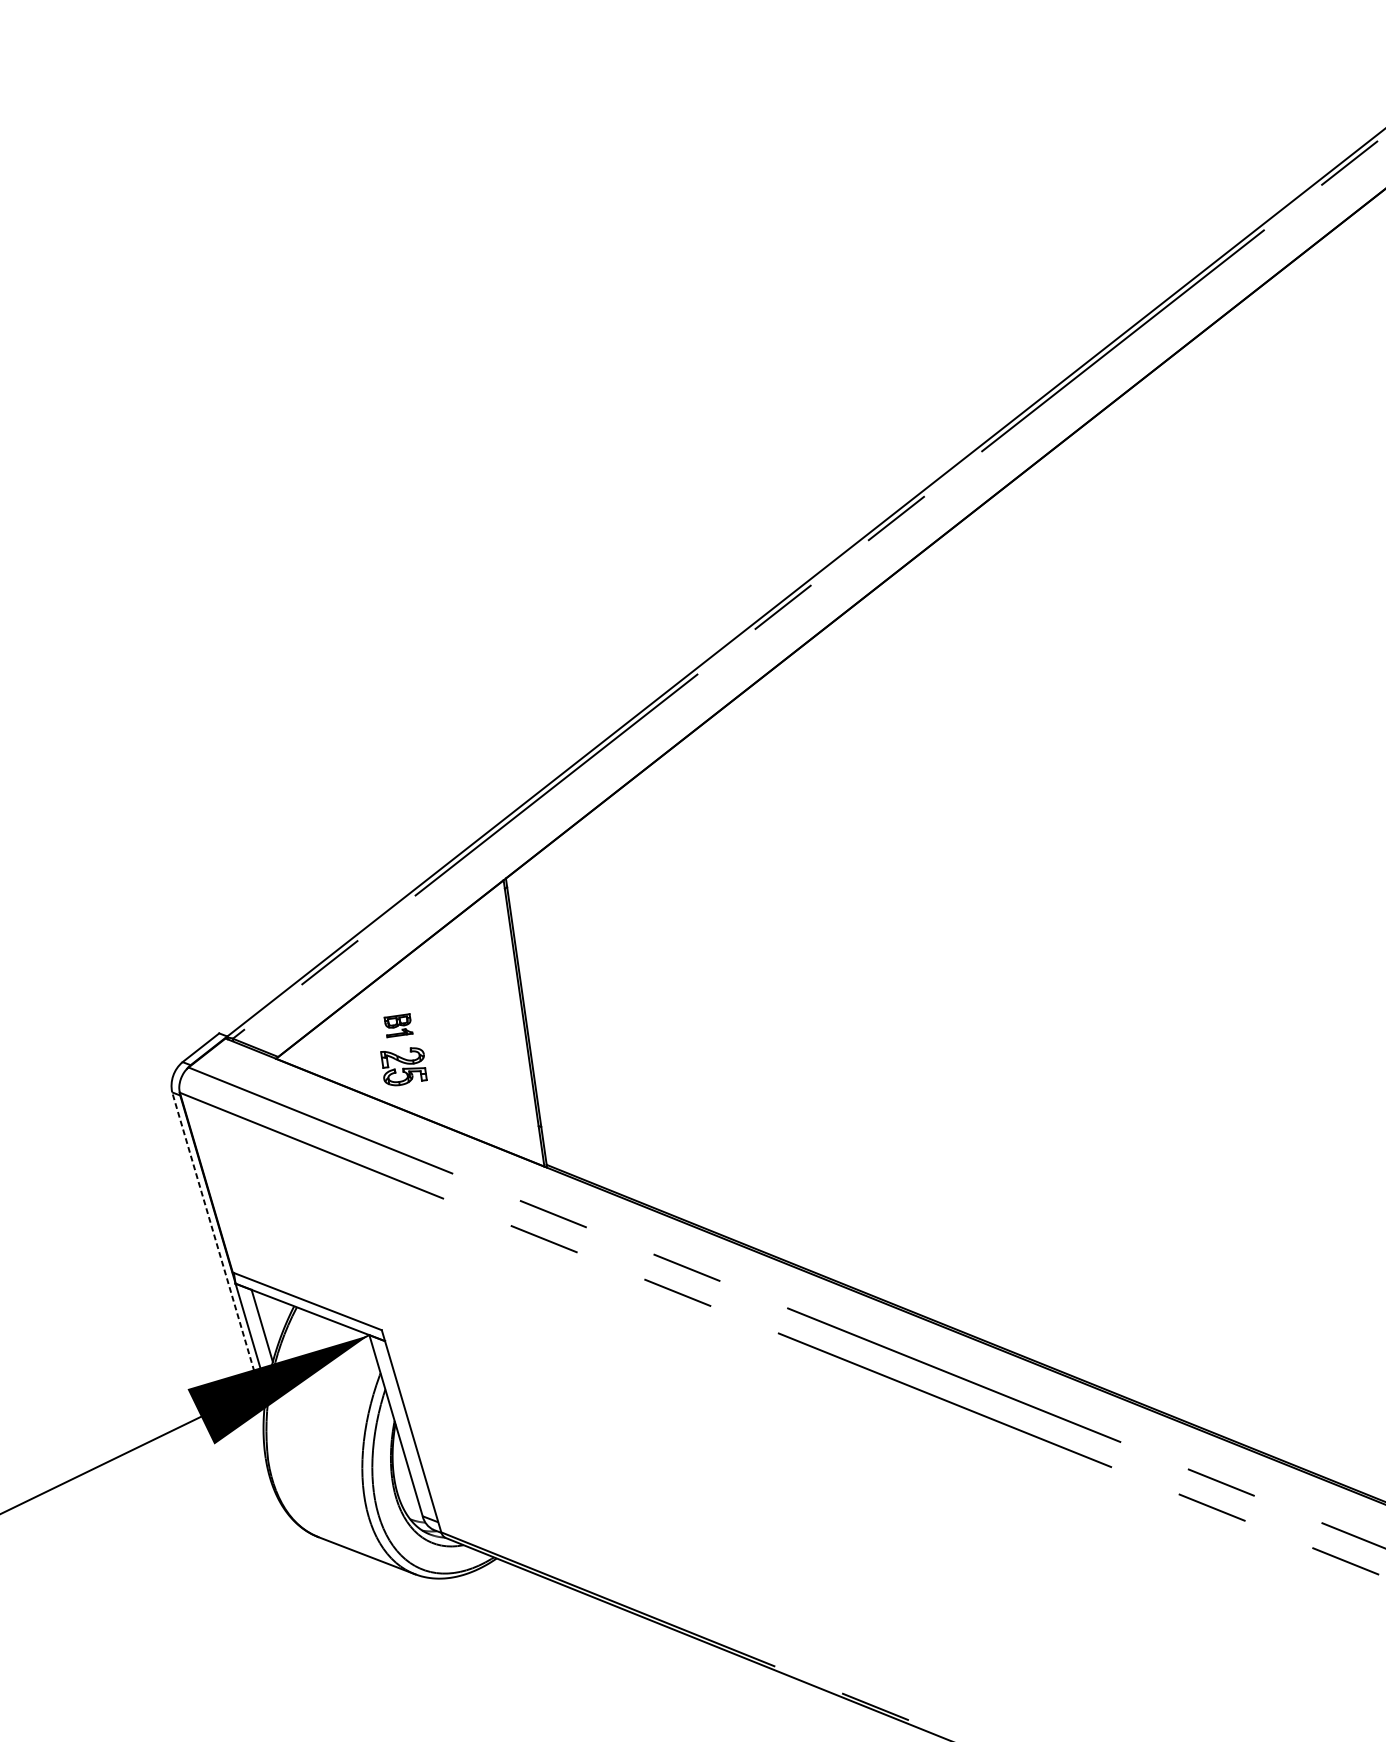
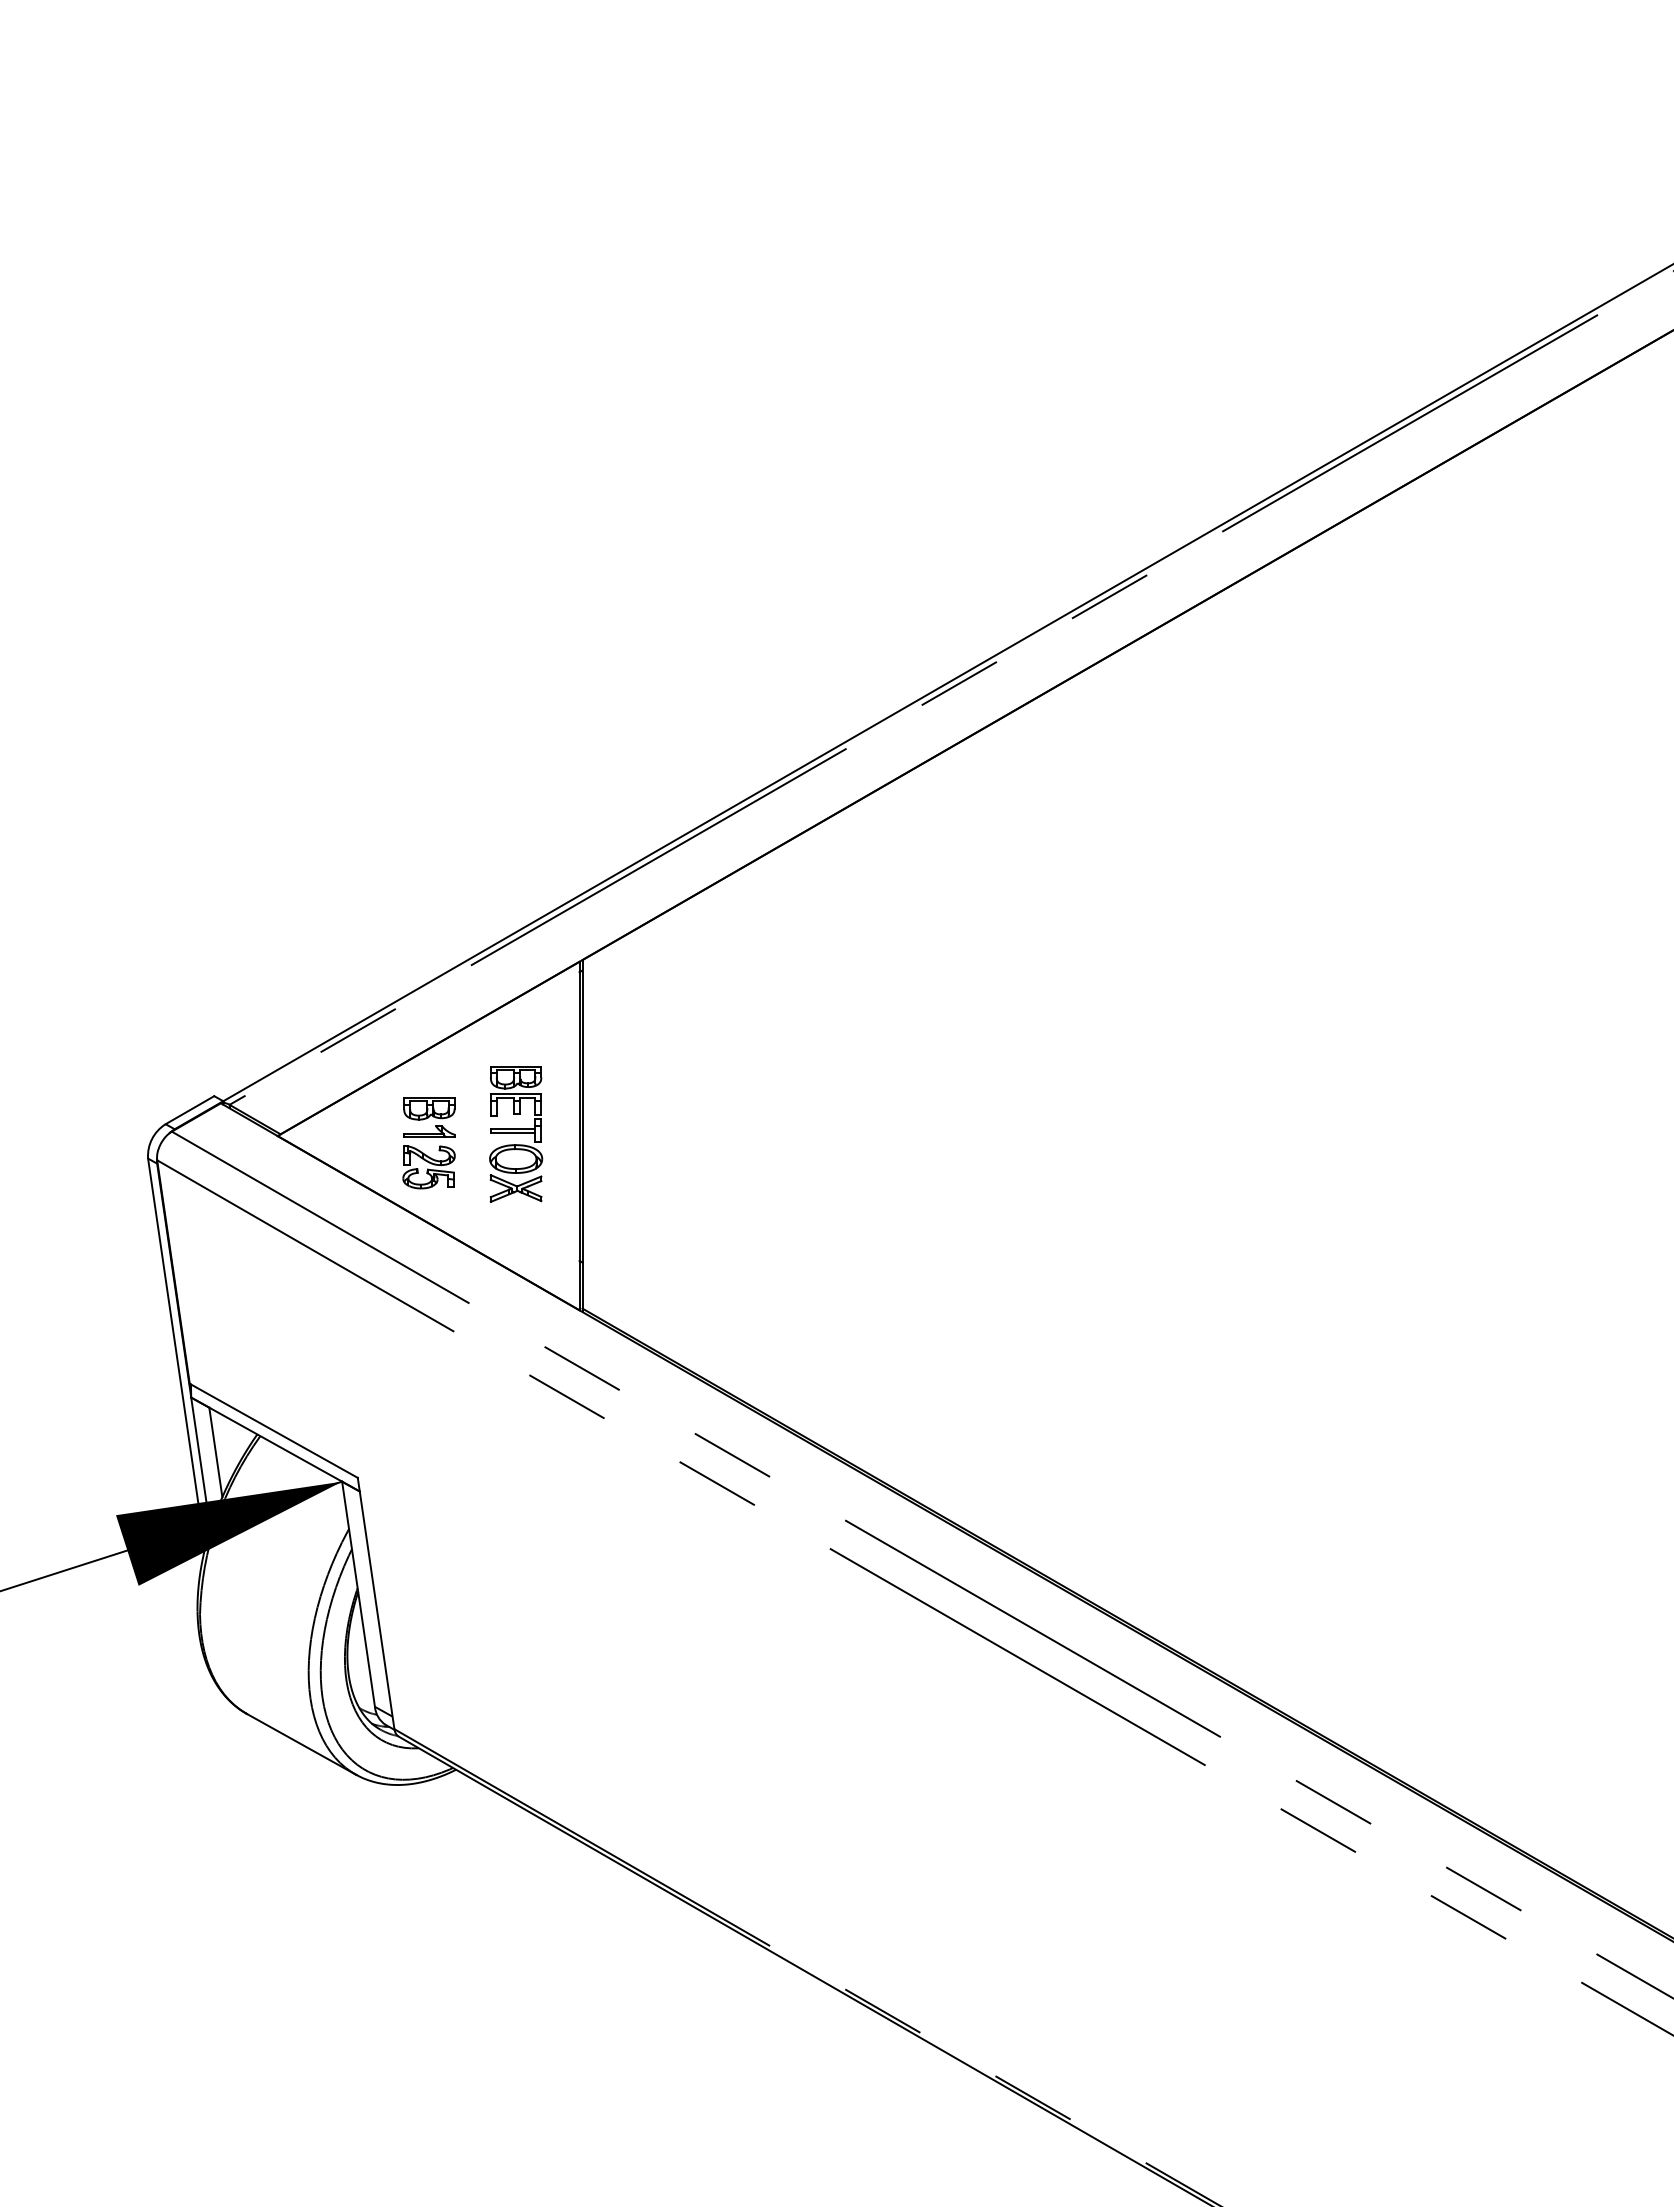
part: (398, 1025) -> (429, 1117), size x1.67
part: (472, 1029) -> (516, 1134), added
line: (218, 1249) -> (176, 1353), dashed -> solid

